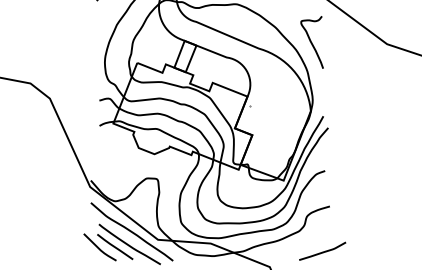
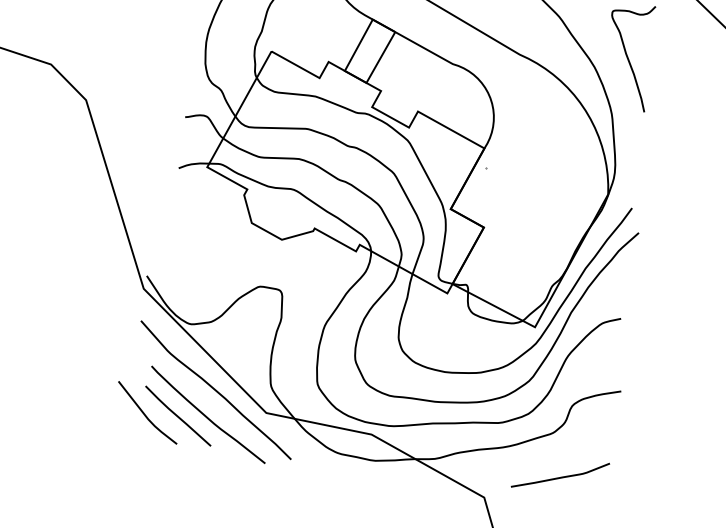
curve: (322, 251) -> (560, 475), moved

